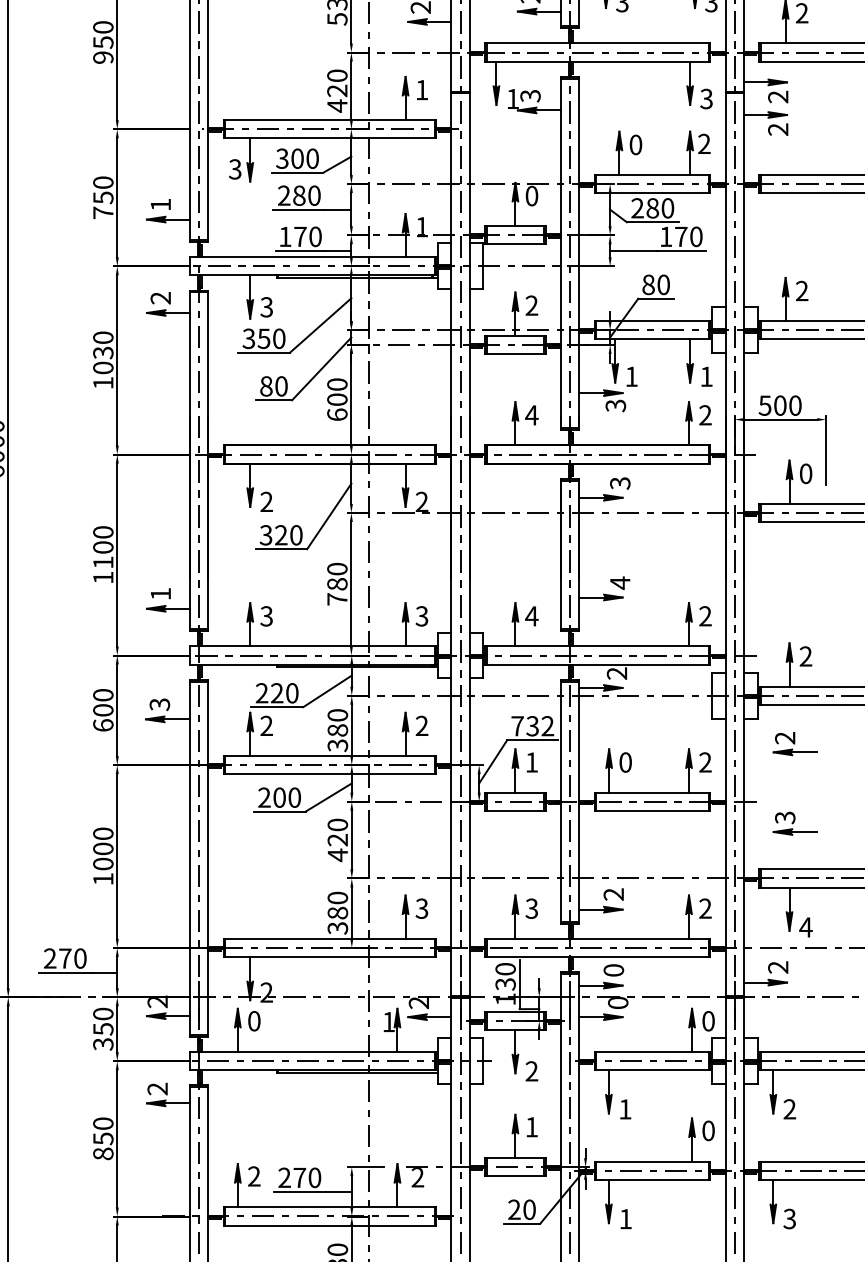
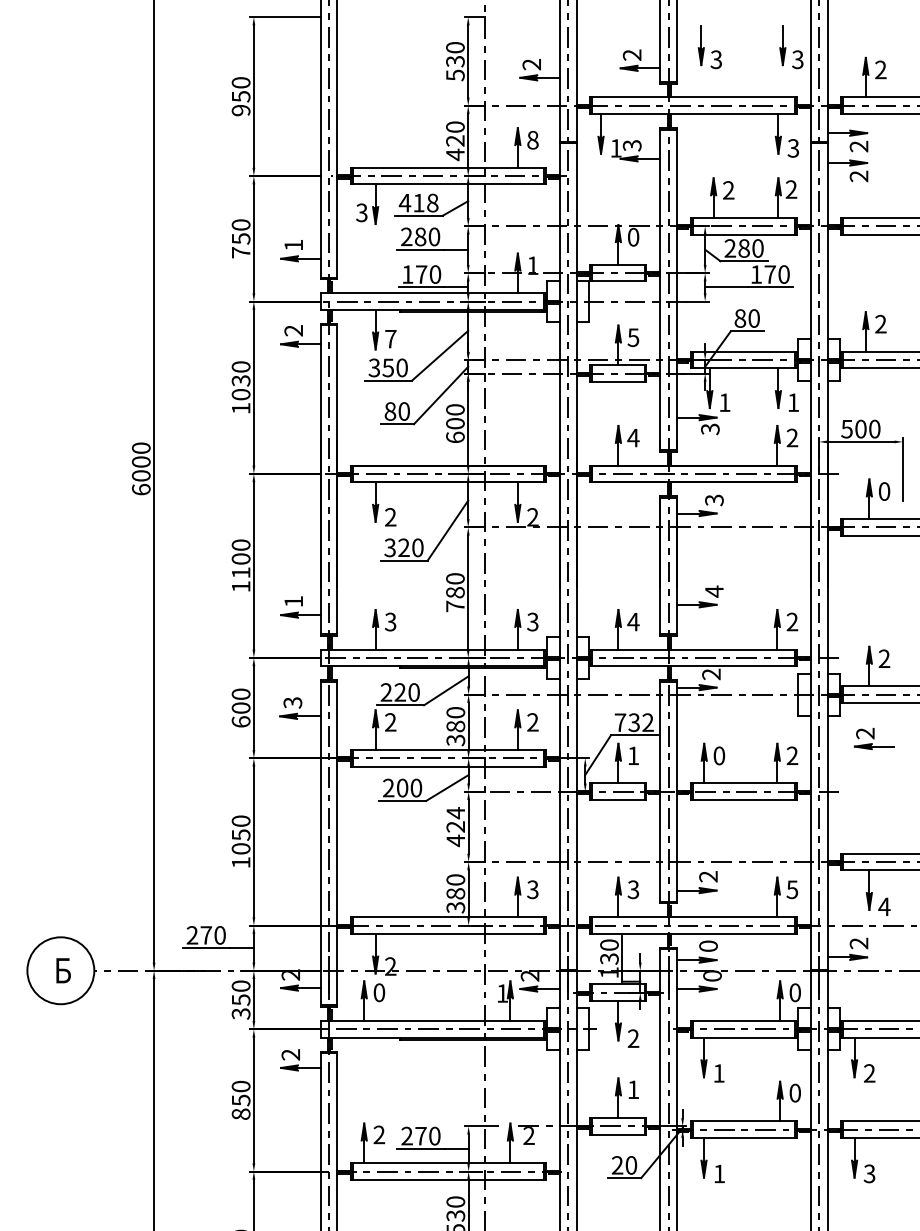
text: (421, 89) -> (532, 139), 1 -> 8
text: (635, 145) -> (728, 190), 0 -> 2
text: (297, 158) -> (418, 202), 300 -> 418
text: (531, 305) -> (633, 337), 2 -> 5
text: (266, 306) -> (390, 338), 3 -> 7
part: (794, 823) -> (873, 811), removed
text: (337, 825) -> (455, 813), 420 -> 424
text: (102, 848) -> (240, 834), 1000 -> 1050
text: (705, 908) -> (792, 889), 2 -> 5

